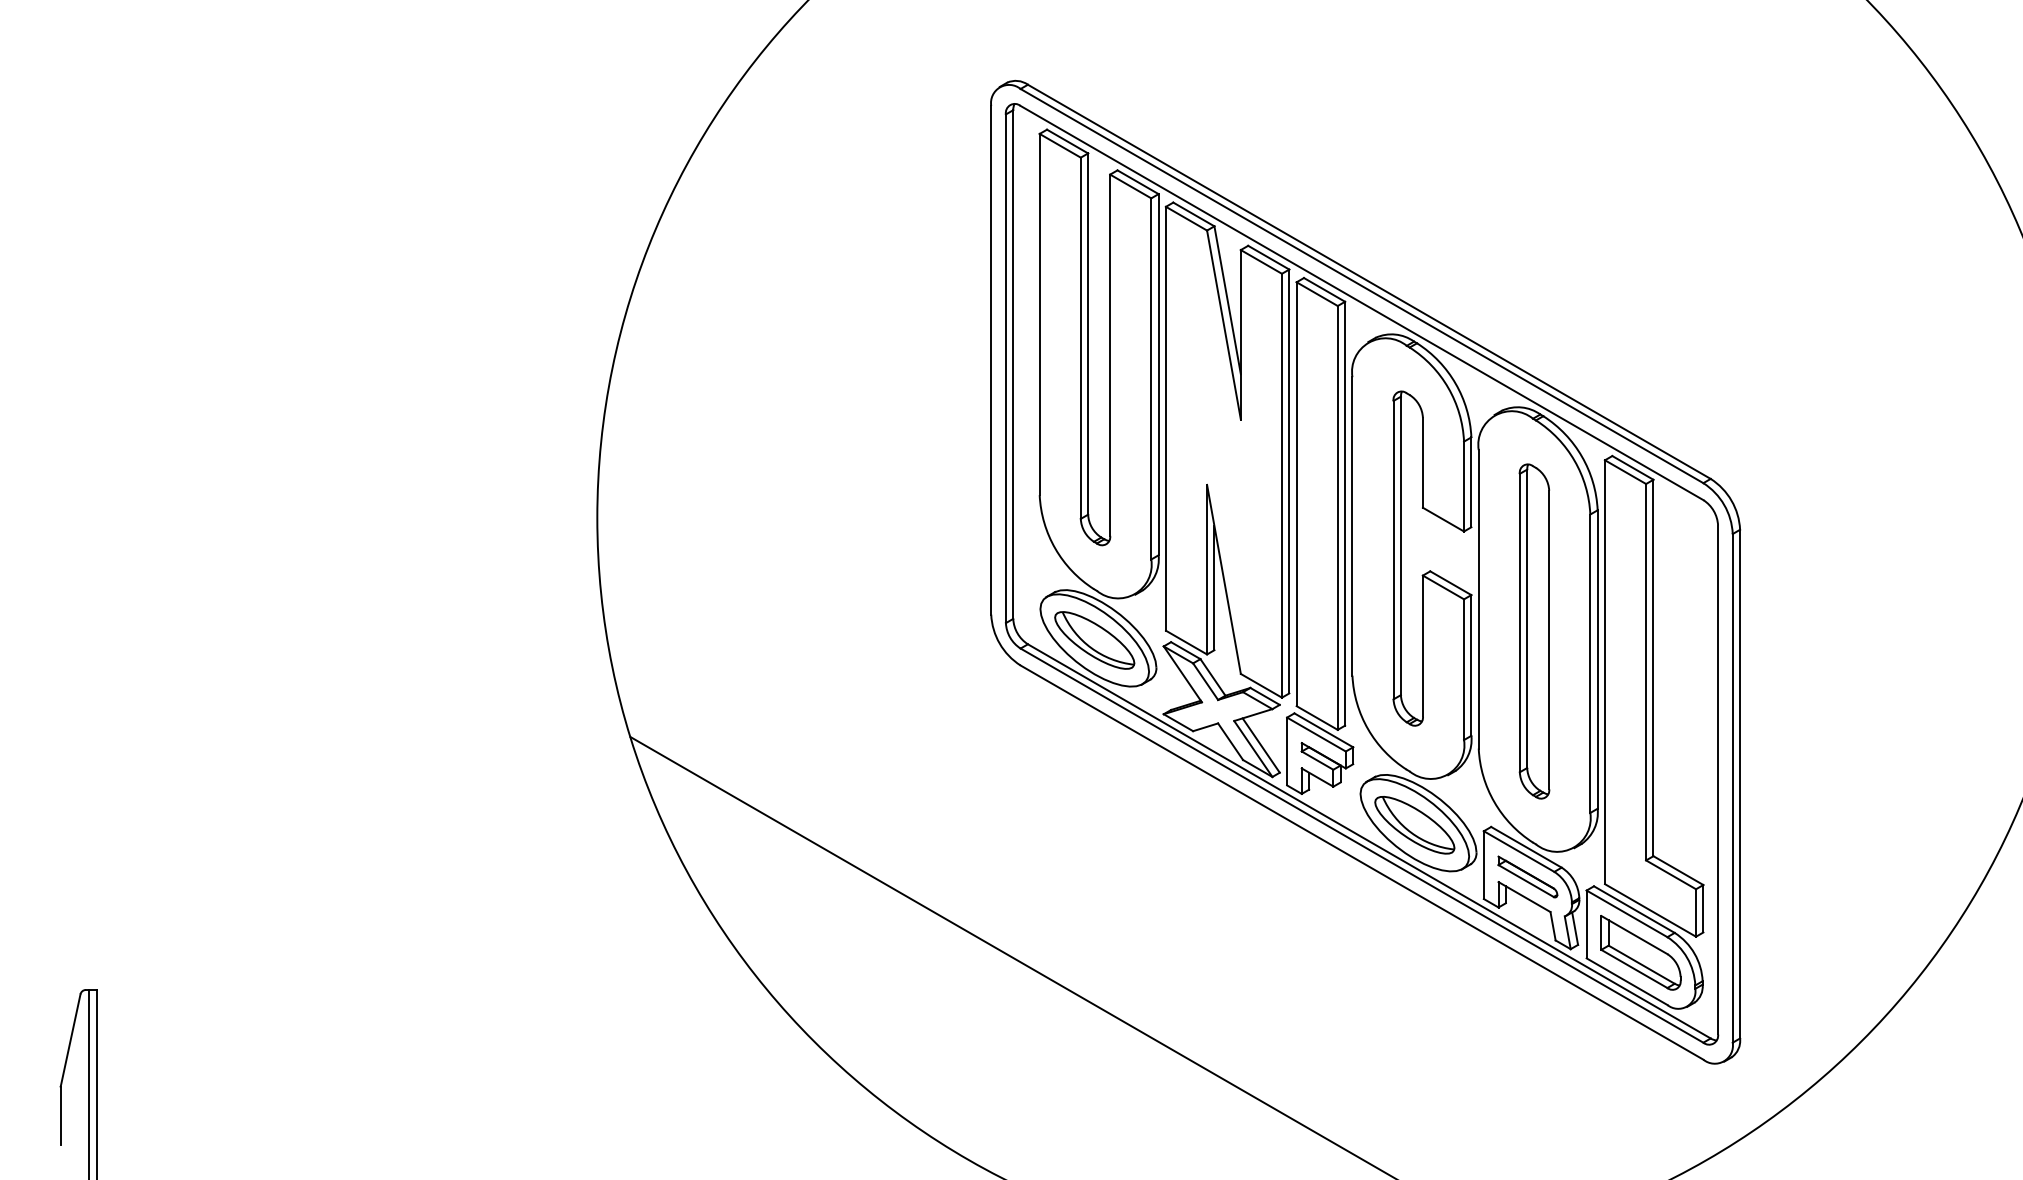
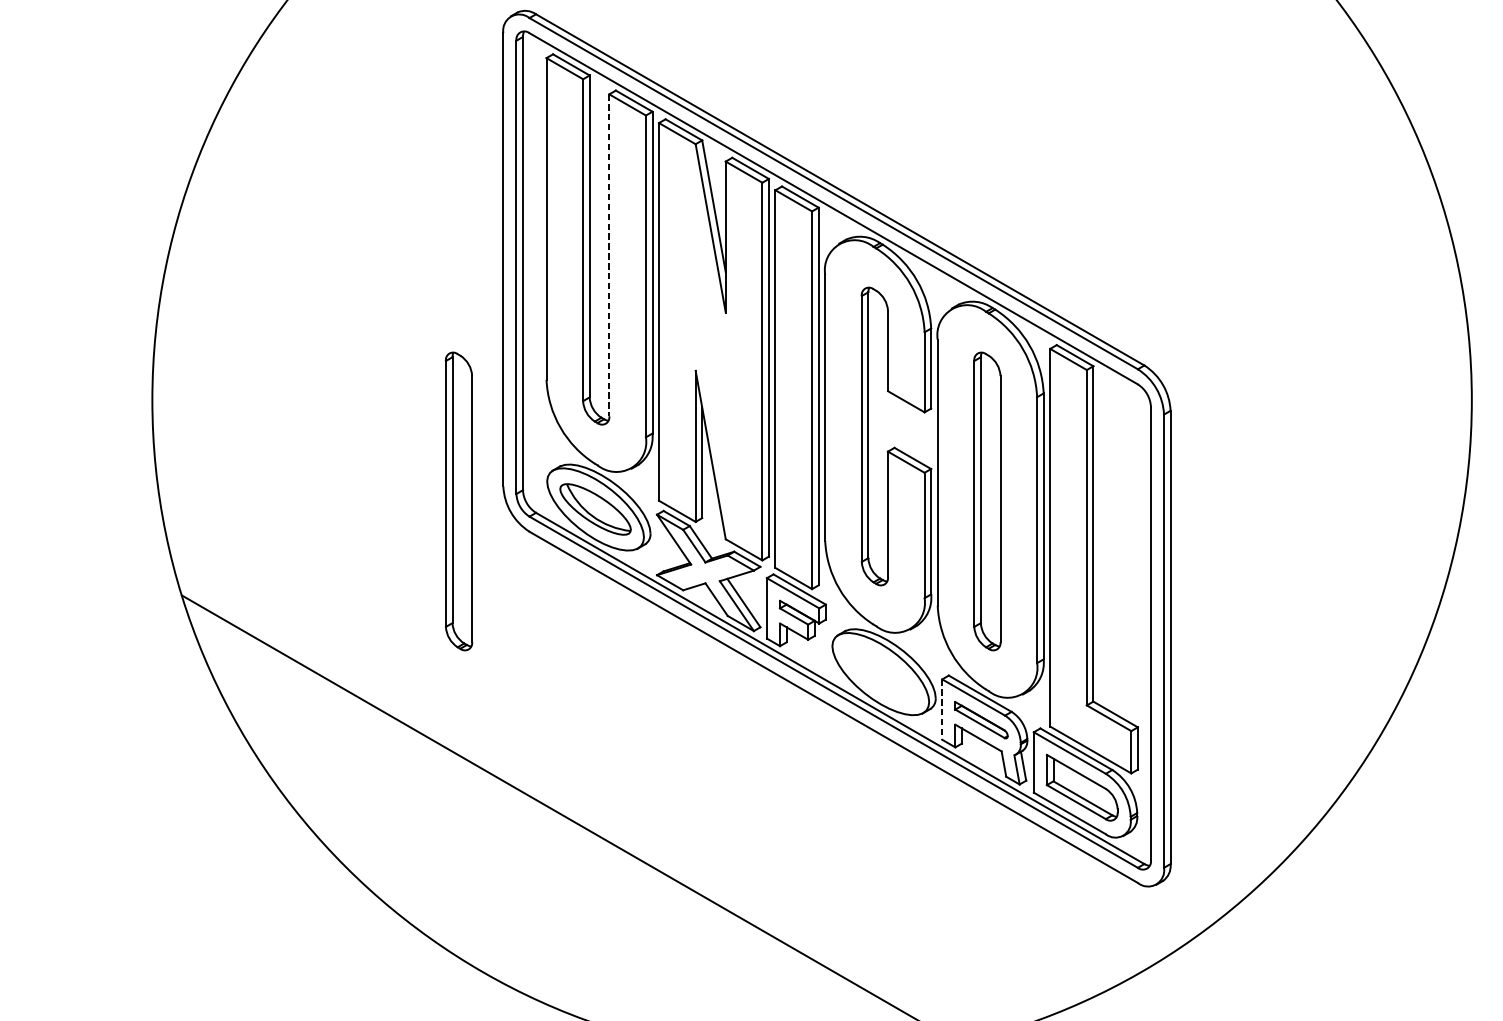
line: (1110, 355) -> (609, 255), solid -> dashed
part: (941, 631) -> (459, 501), added
part: (1414, 825) -> (880, 674), removed
line: (1483, 865) -> (941, 709), solid -> dashed

